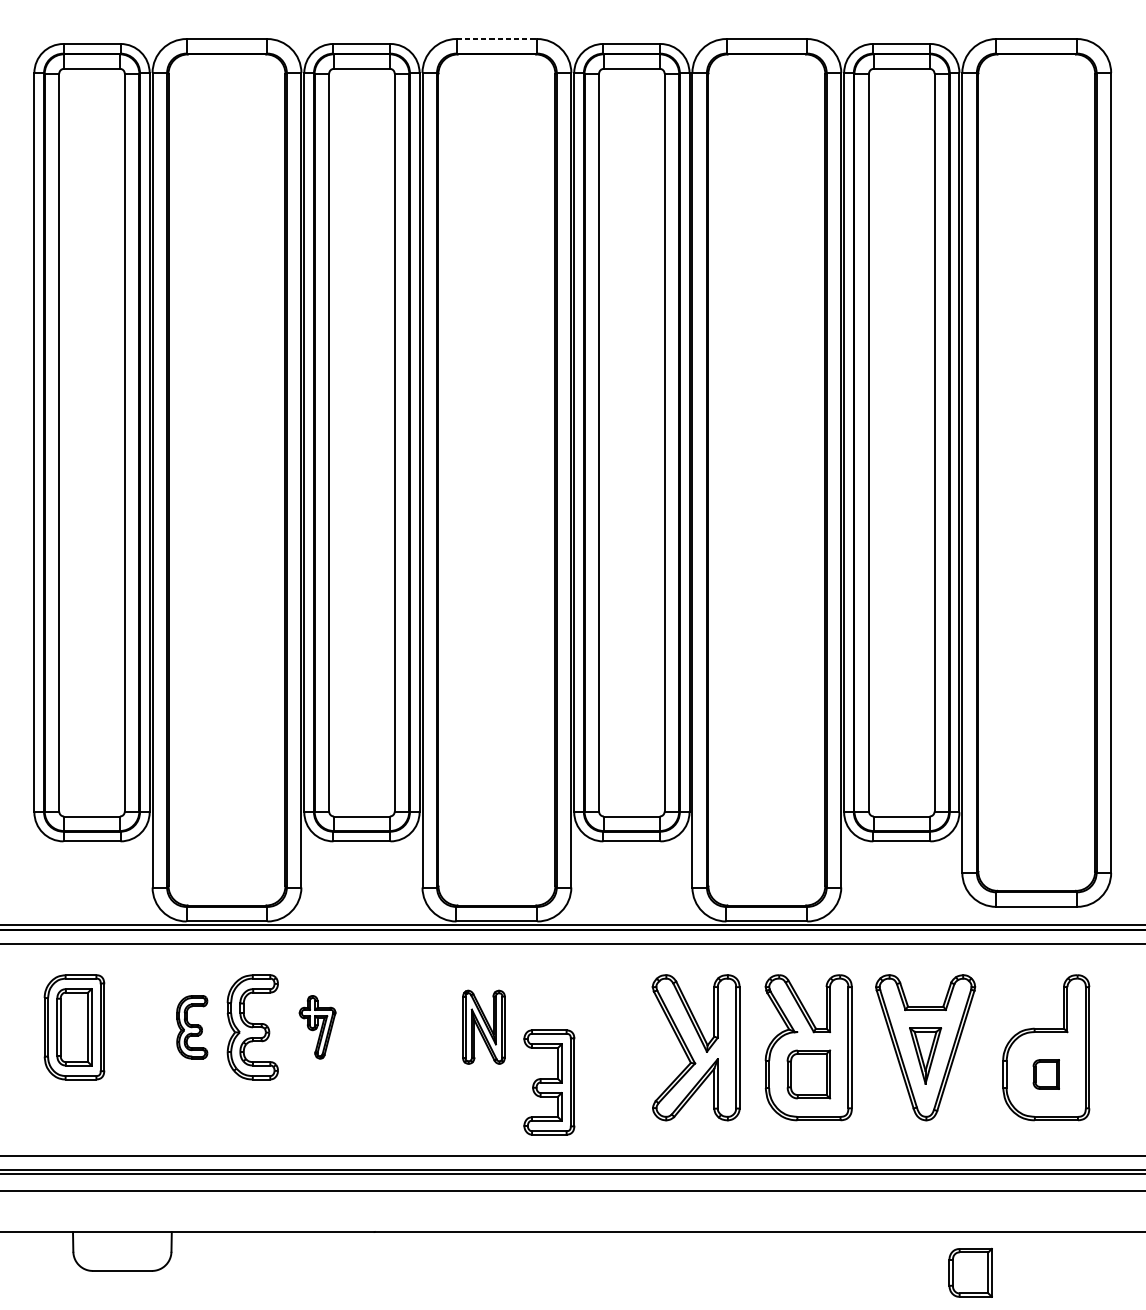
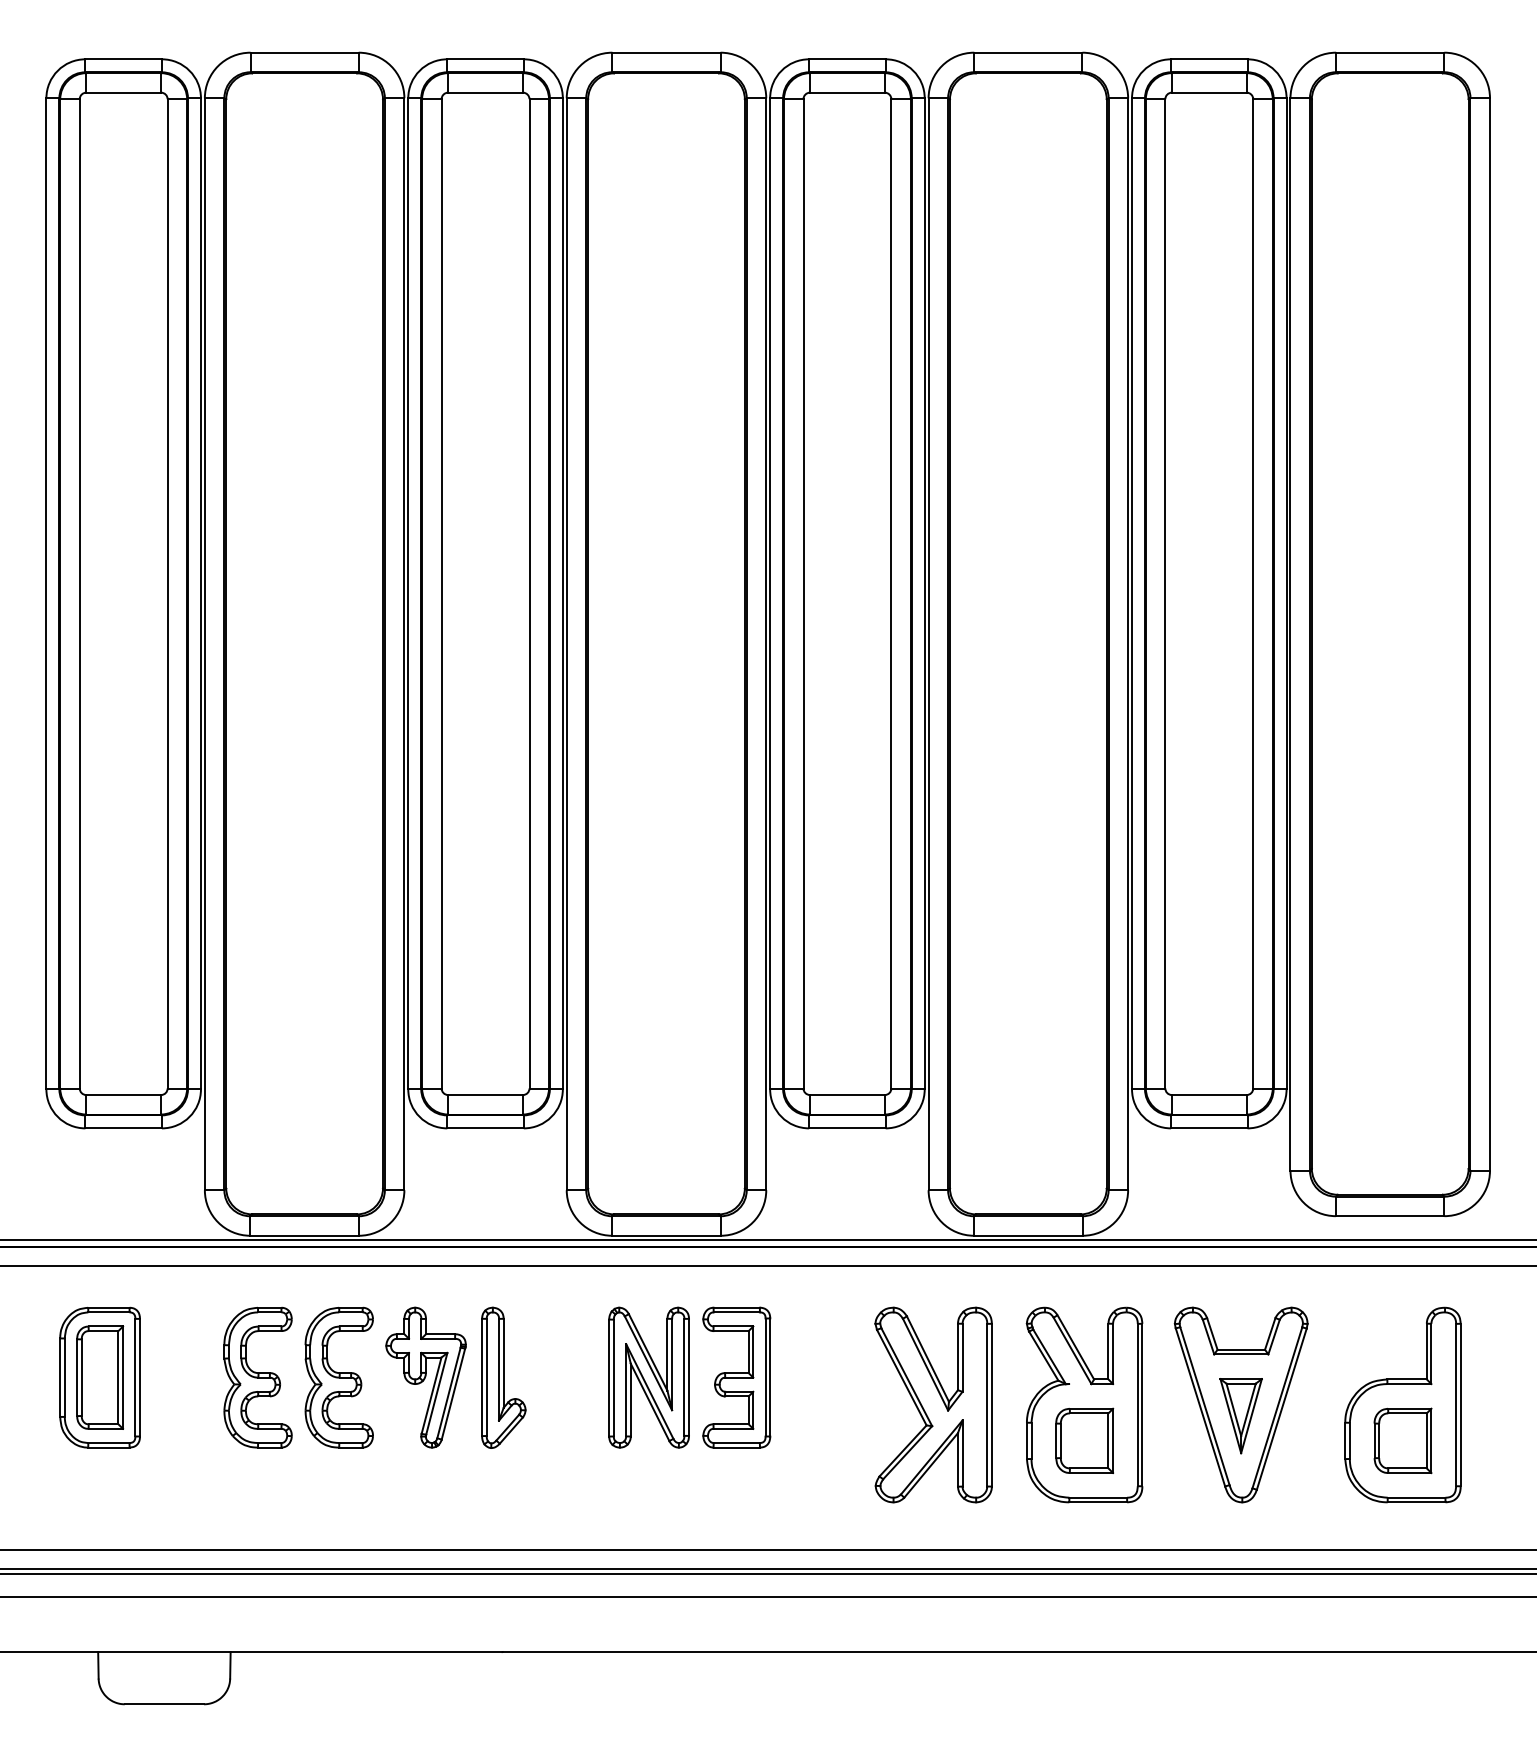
line: (496, 38) -> (666, 52), dashed -> solid
part: (191, 1027) -> (257, 1377), size x1.67
part: (317, 1027) -> (425, 1377), size x1.67
part: (375, 1027) -> (503, 1377), added
part: (483, 1027) -> (648, 1377), size x1.43
part: (1045, 1074) -> (1402, 1440), size x1.67
part: (549, 1082) -> (736, 1377), moved
part: (970, 1272) -> (1301, 1706), removed

